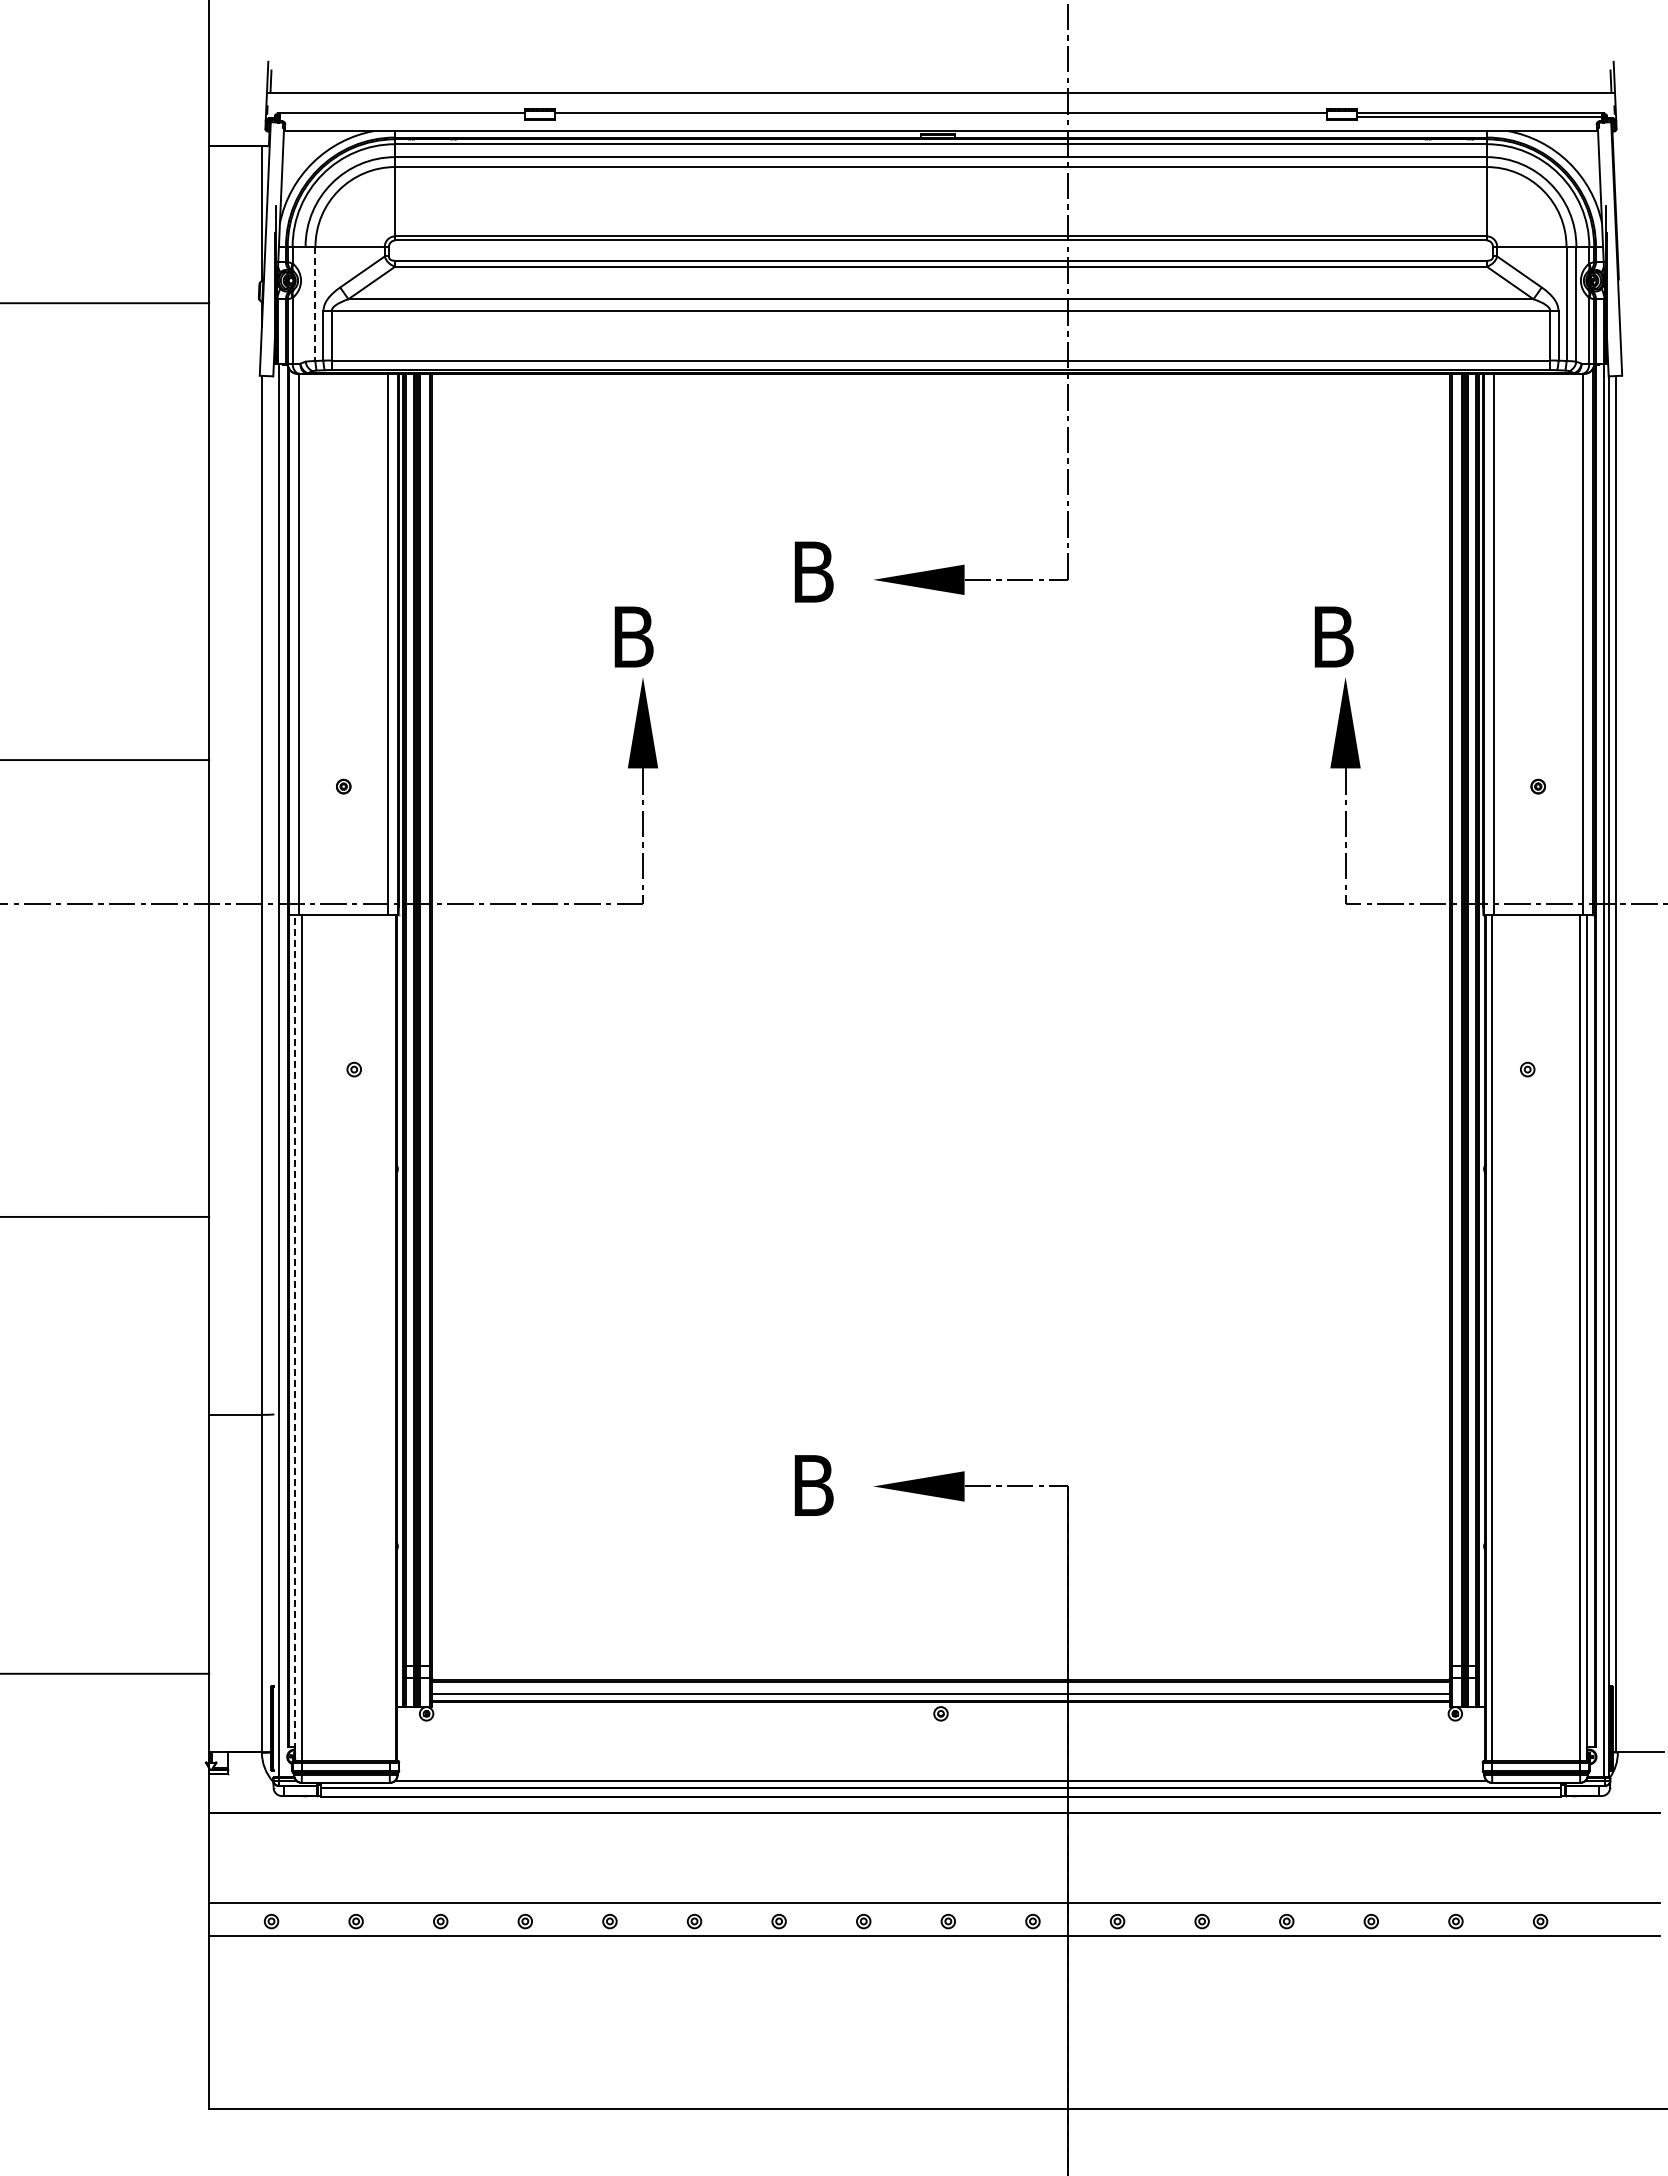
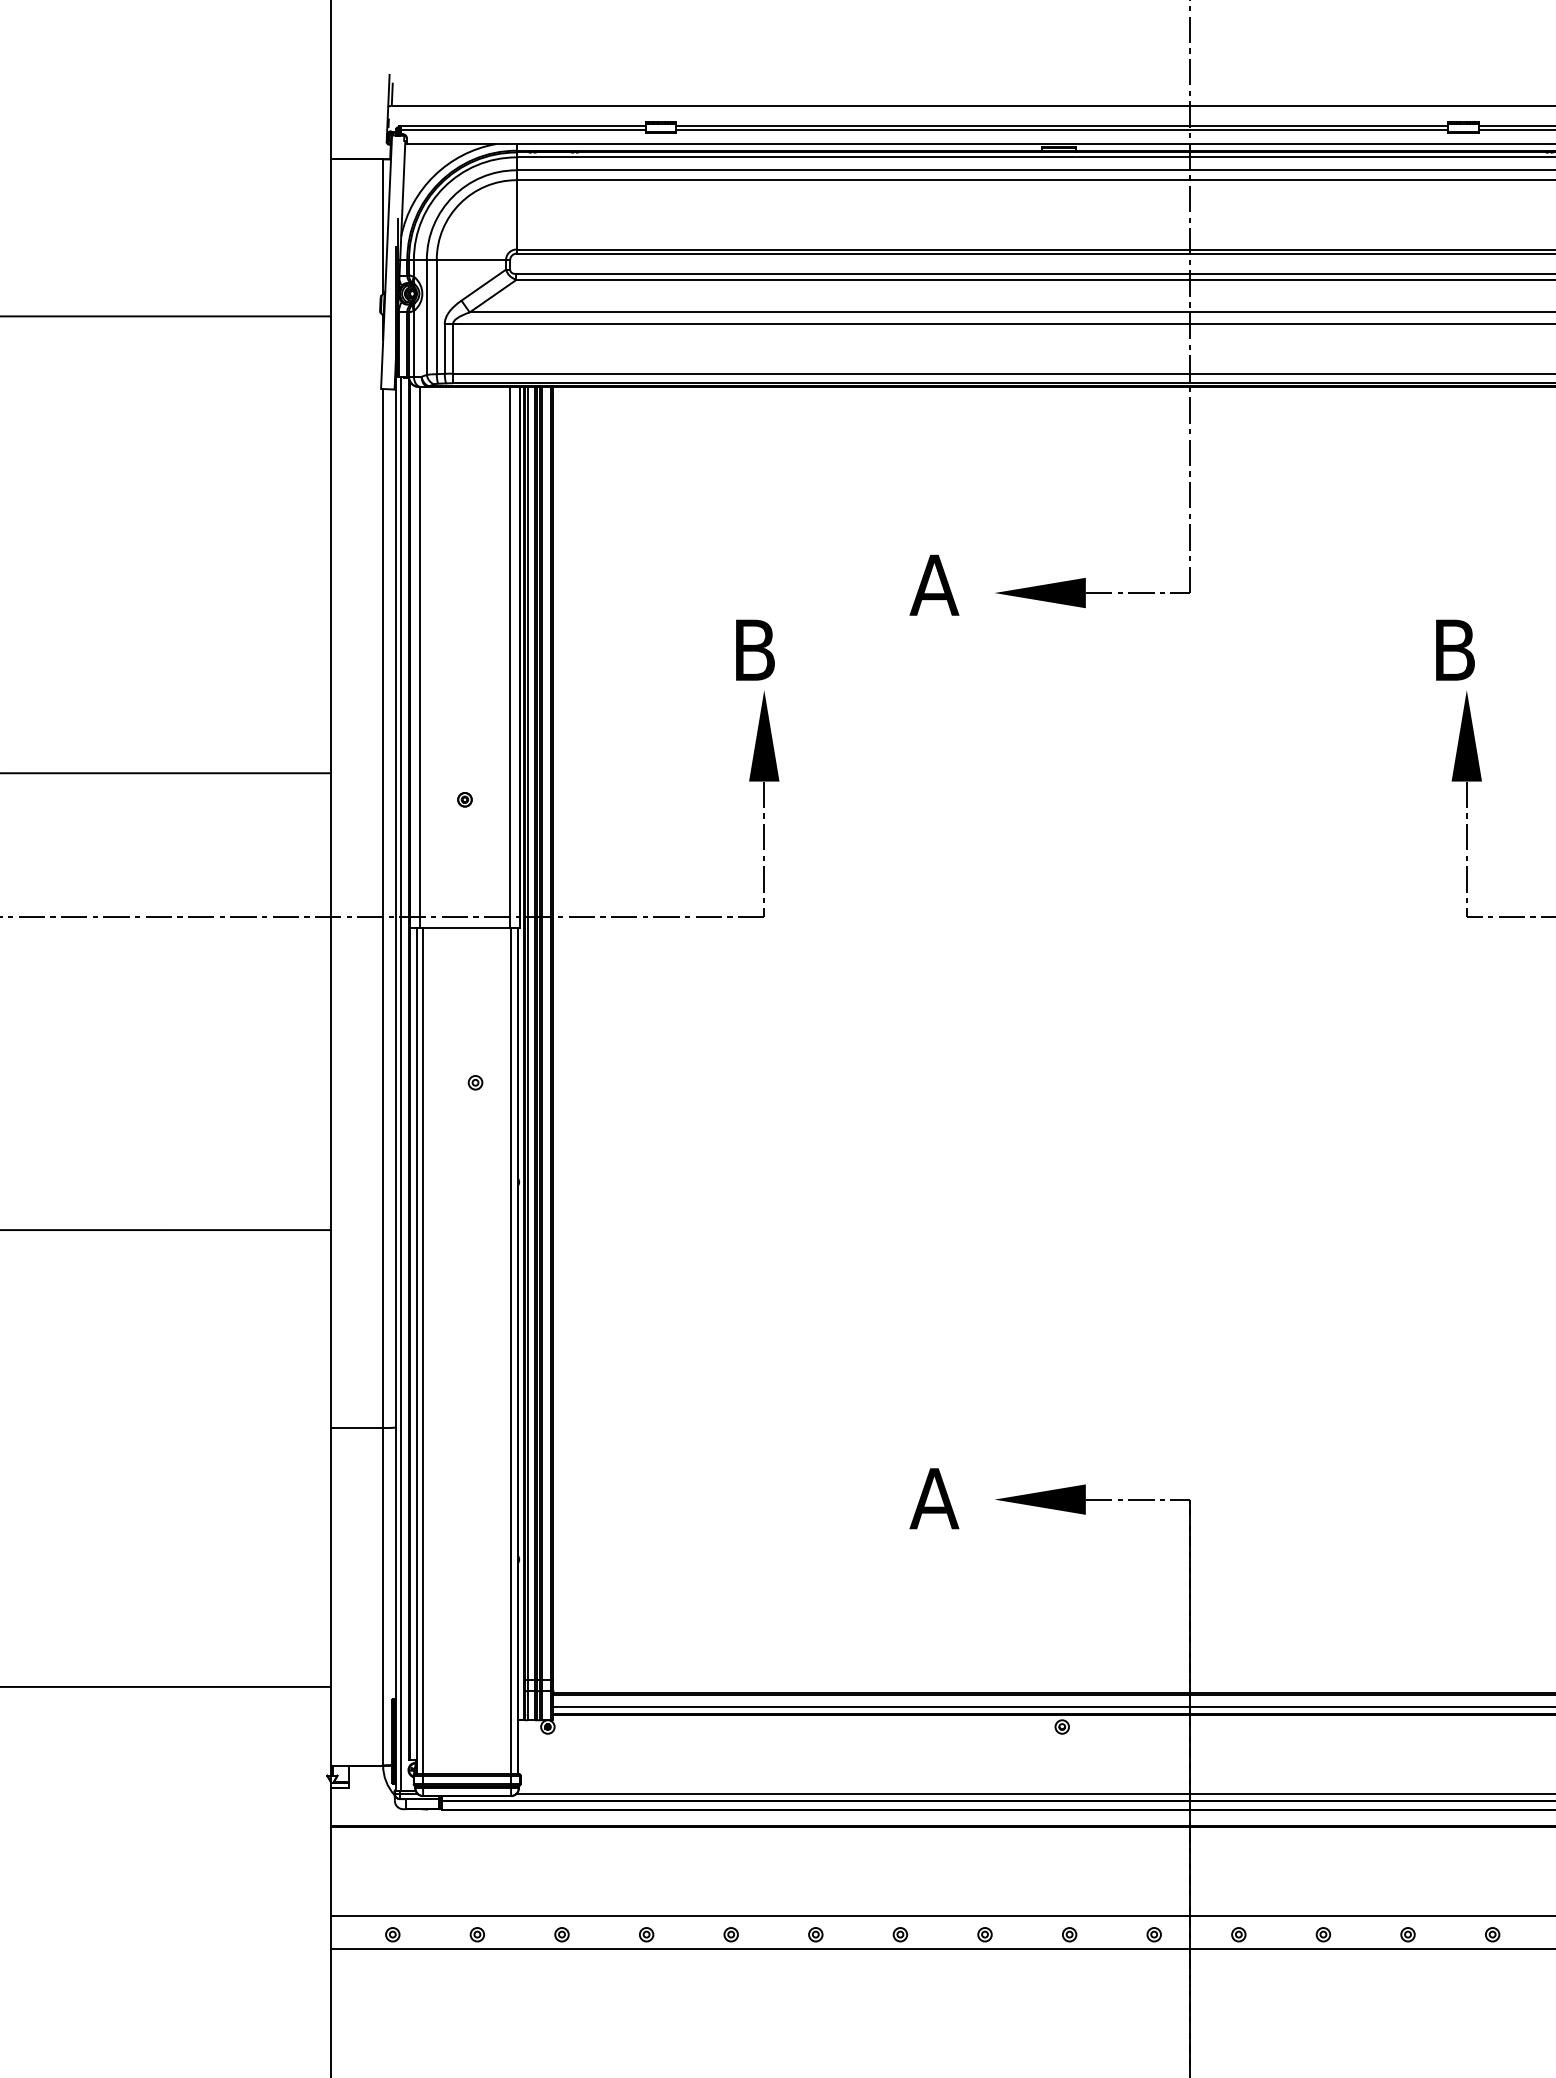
line: (401, 117) -> (522, 130), added
line: (940, 117) -> (1061, 130), added
line: (305, 303) -> (426, 316), added
line: (315, 304) -> (436, 317), dashed -> solid
text: (813, 571) -> (934, 584), B -> A
line: (274, 1064) -> (395, 1077), added
line: (389, 1337) -> (510, 1350), added
line: (295, 1338) -> (416, 1351), dashed -> solid
text: (813, 1485) -> (934, 1498), B -> A

